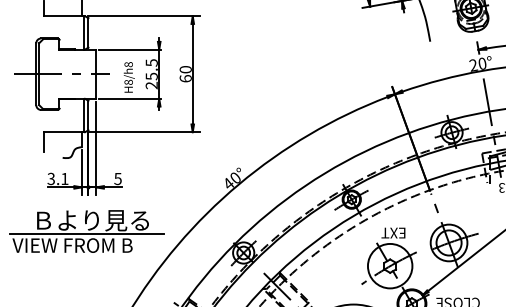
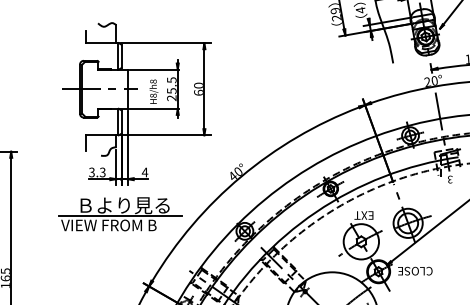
text: (64, 178) -> (102, 172), 3.1 -> 3.3
text: (117, 178) -> (144, 172), 5 -> 4

